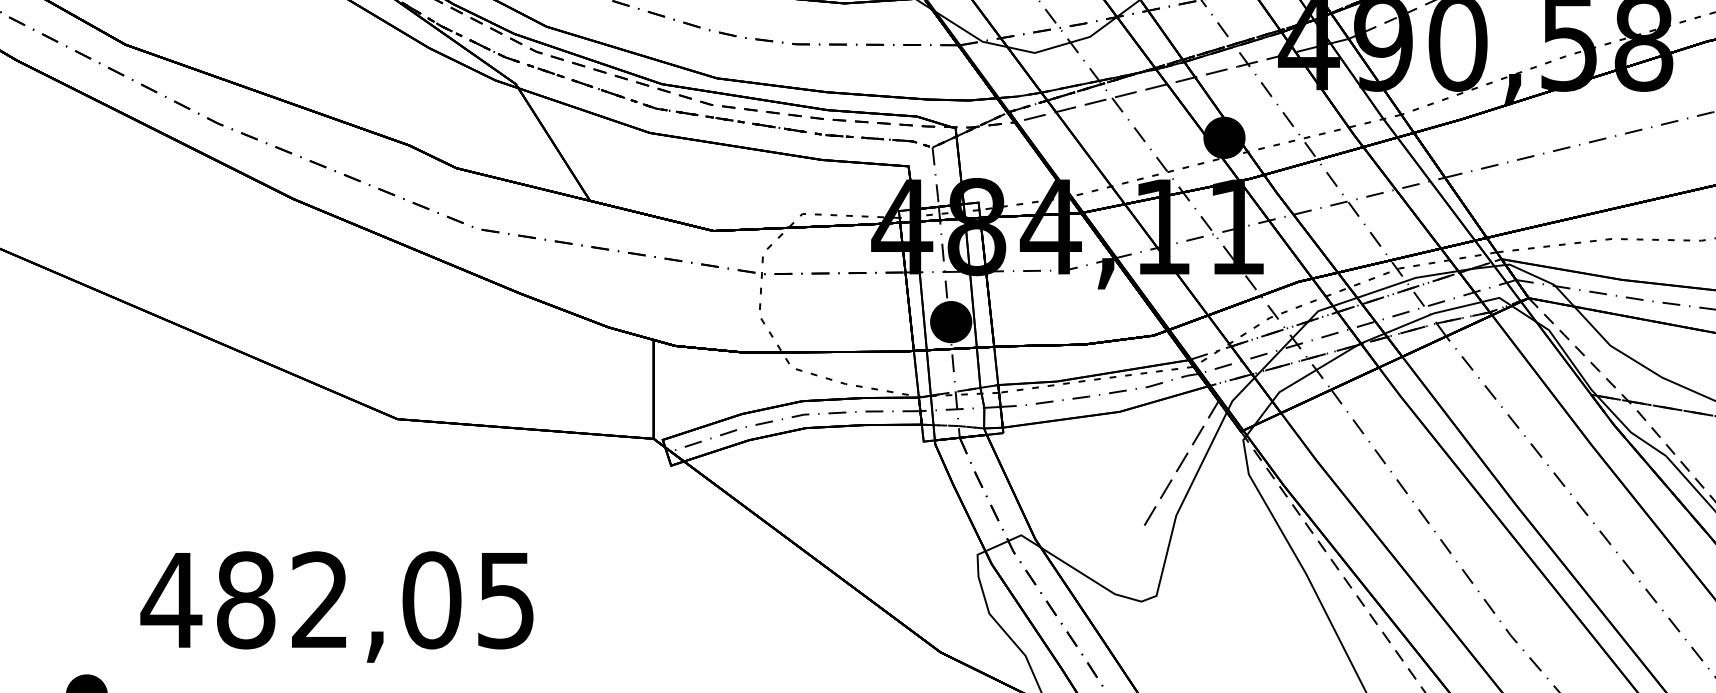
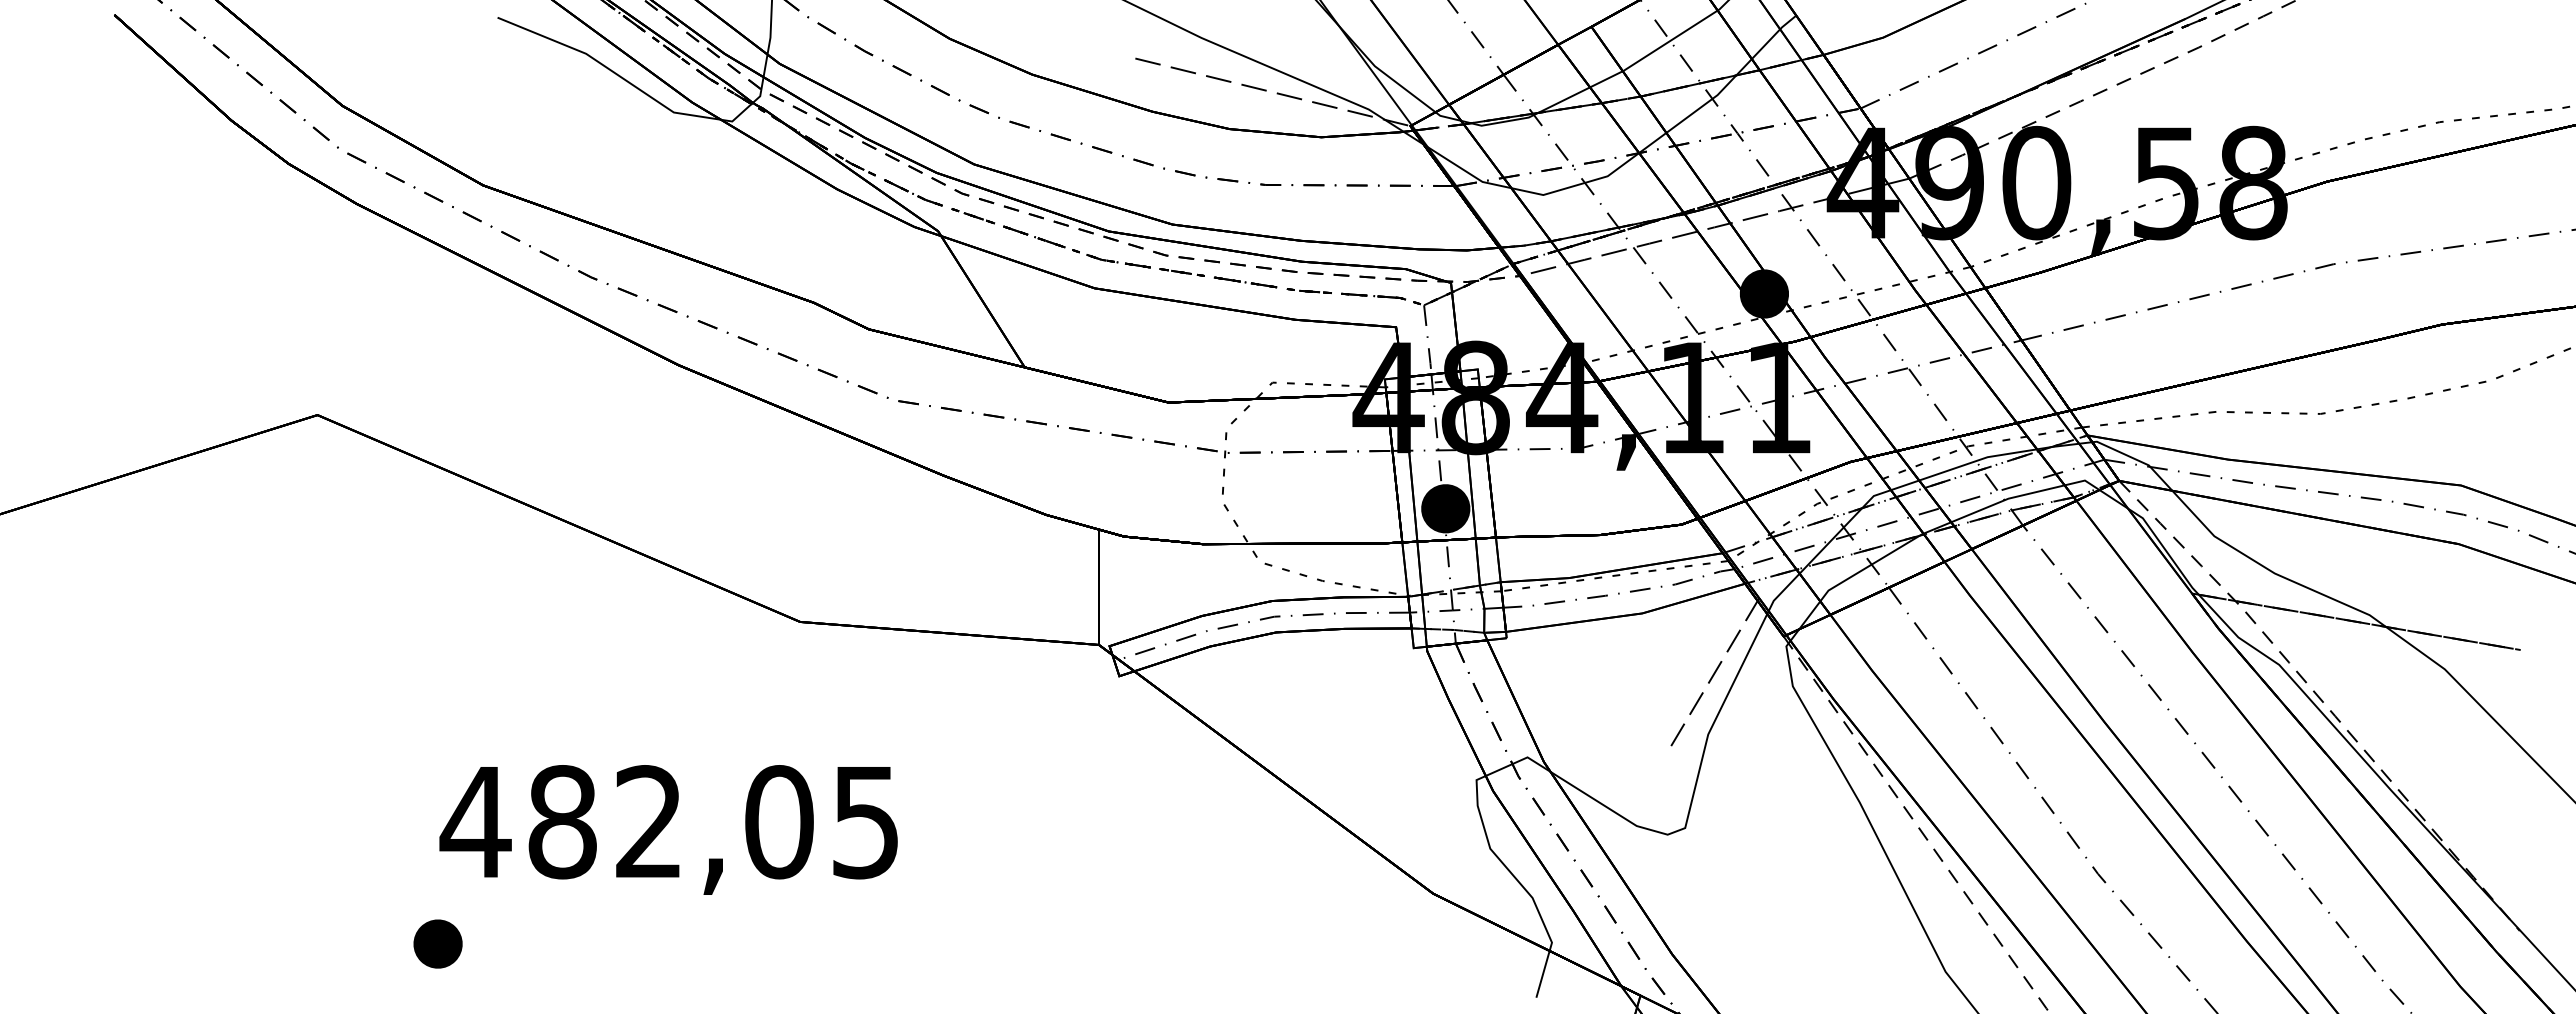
text: (336, 606) -> (668, 829), moved

